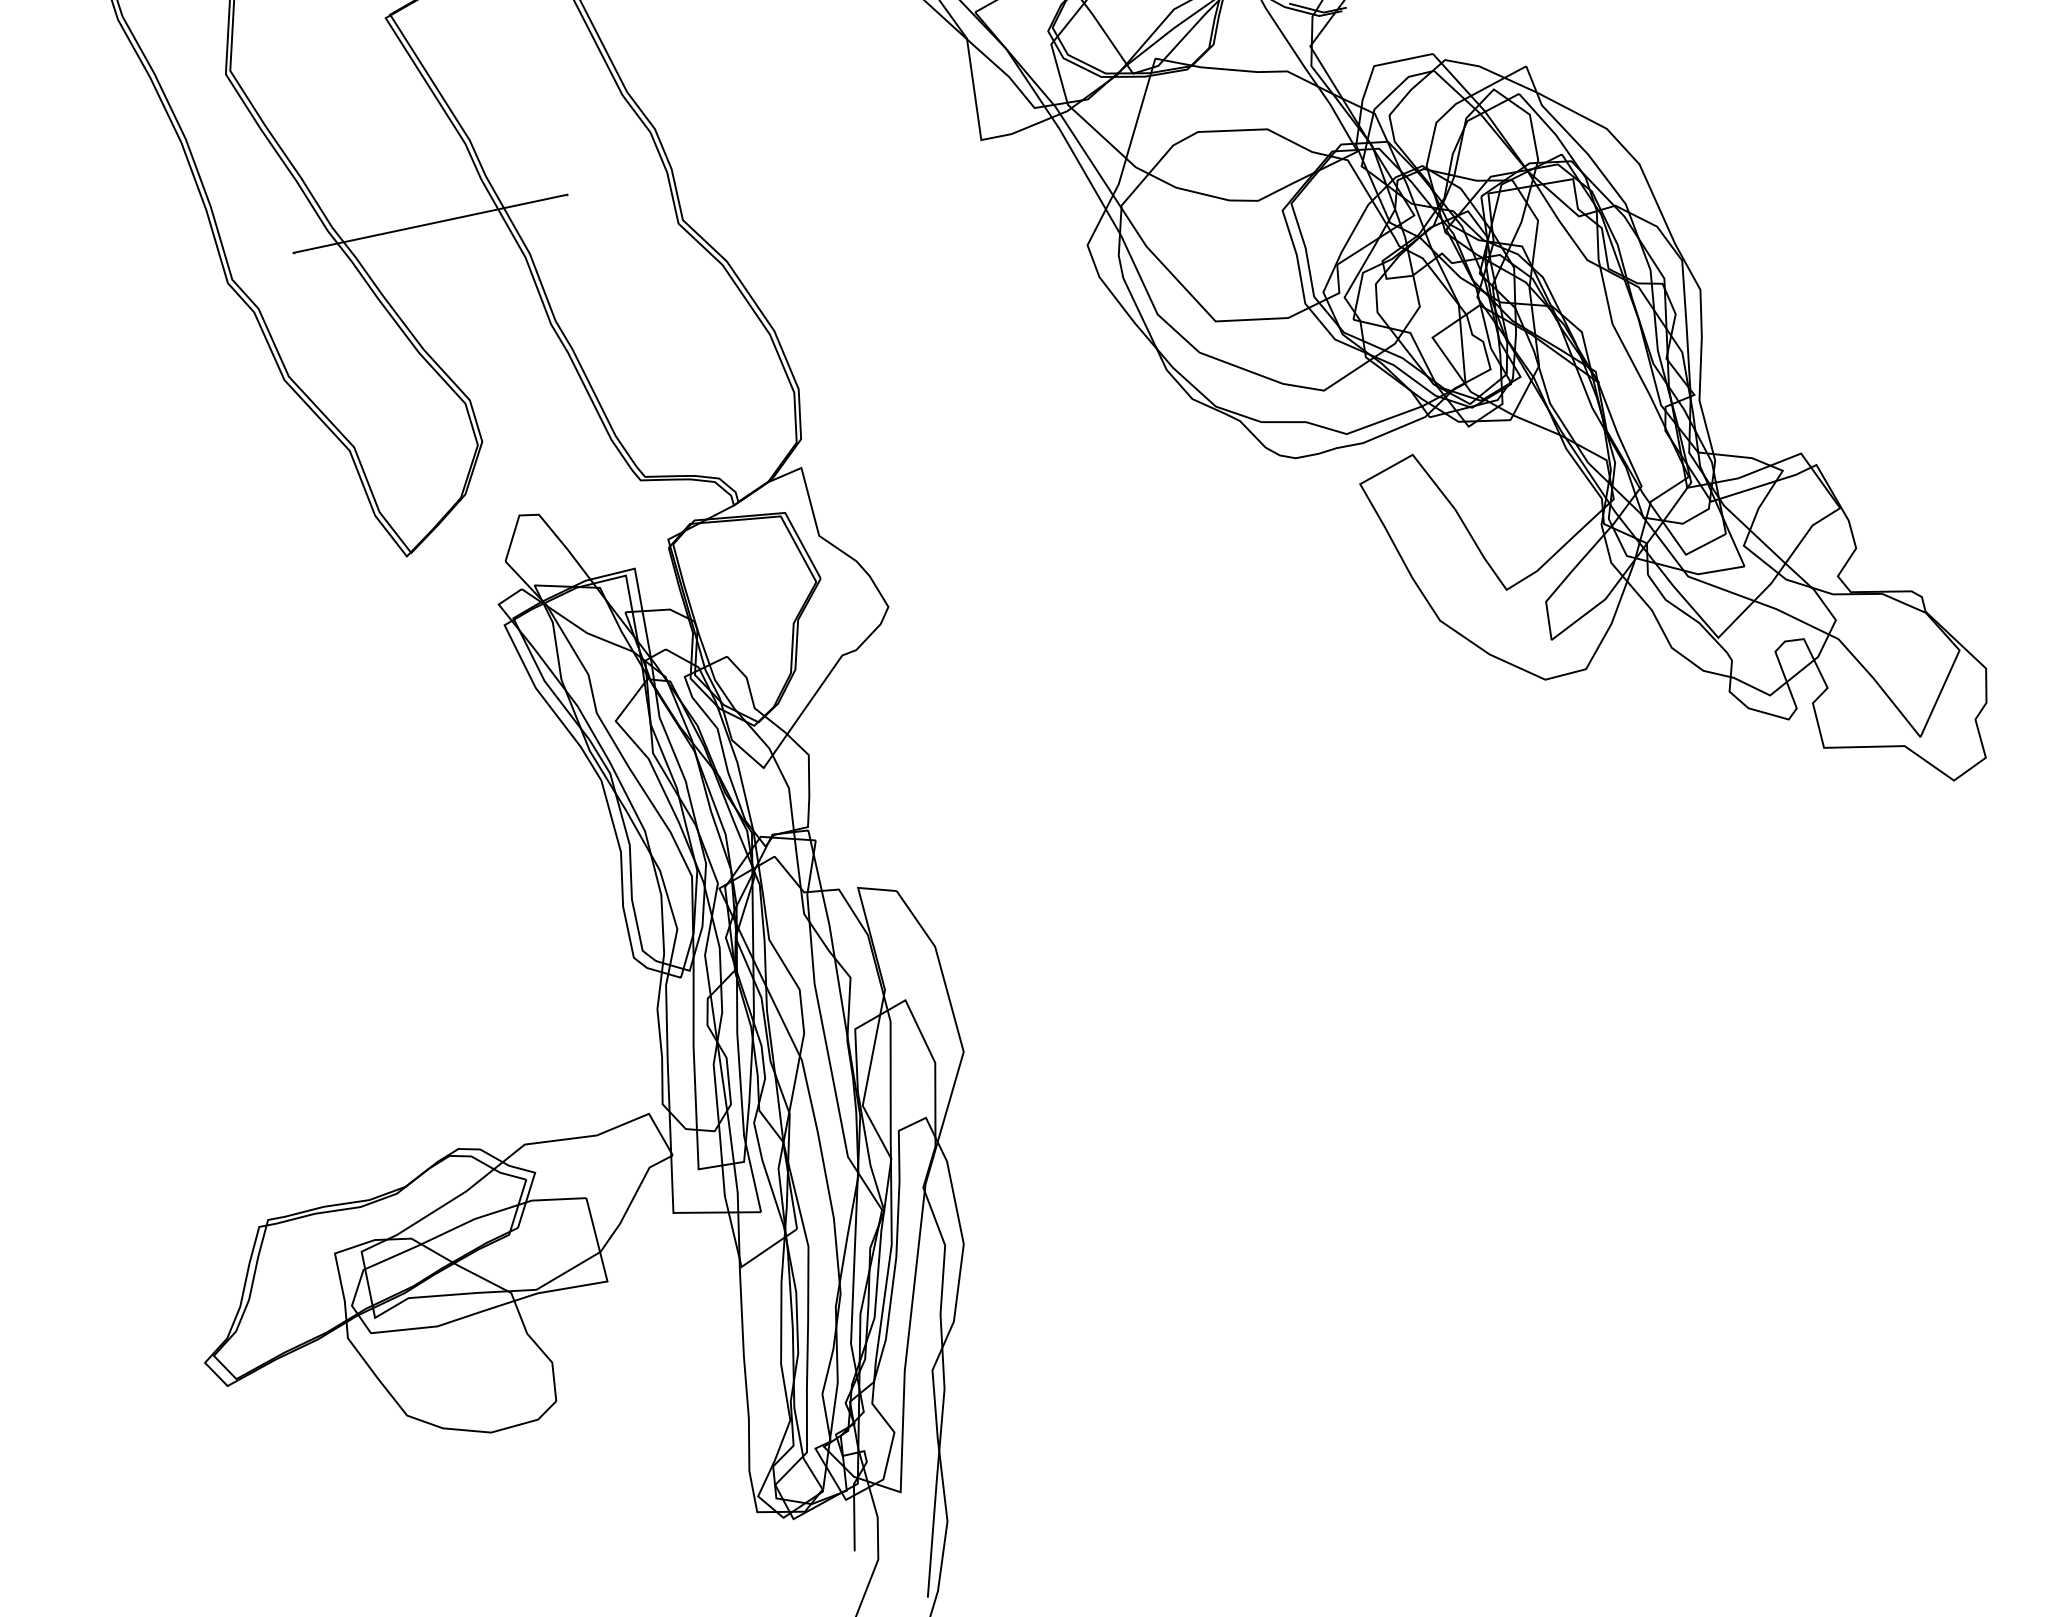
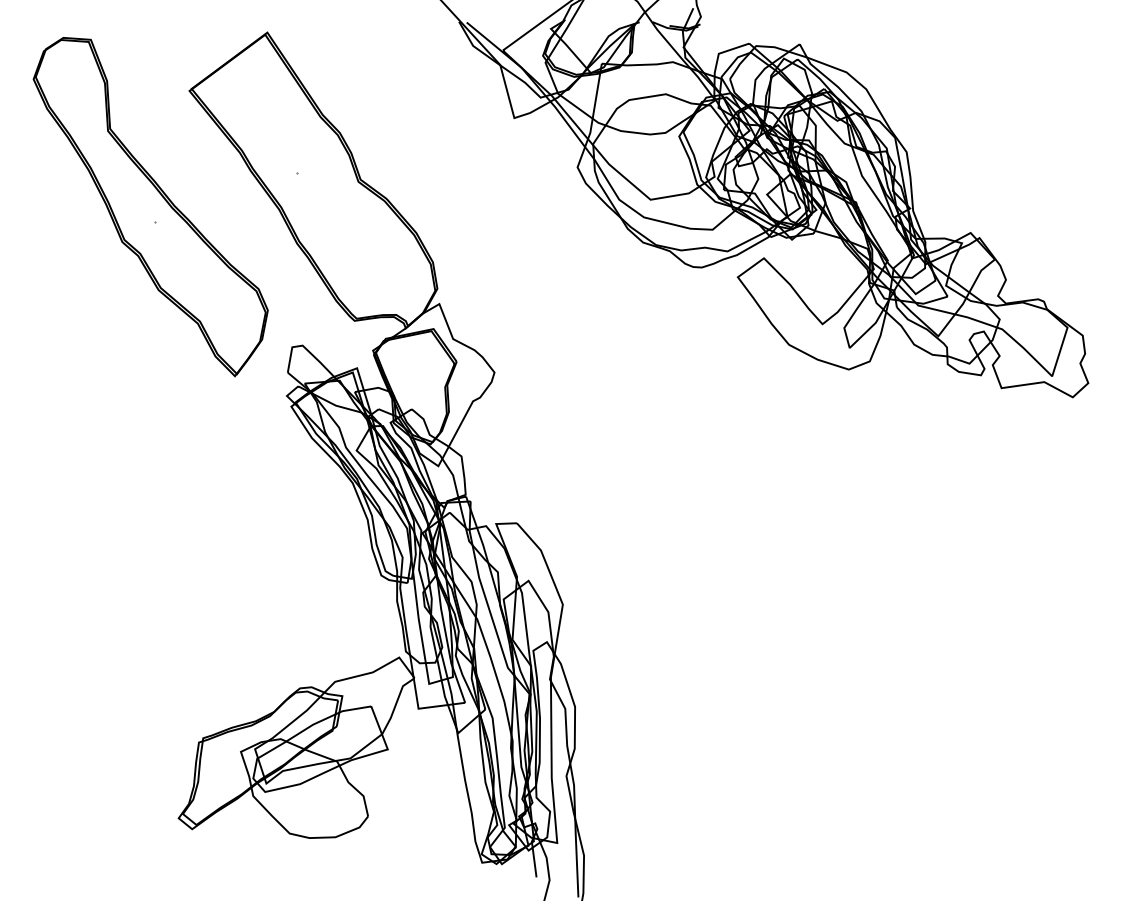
line: (430, 223) -> (226, 197), removed

